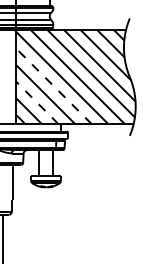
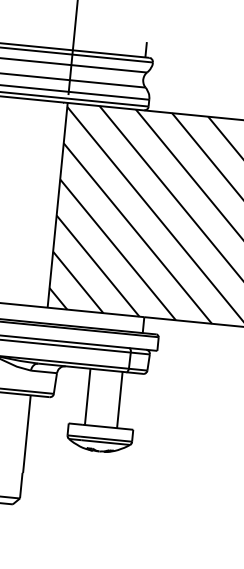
line: (53, 86) -> (136, 233), dashed -> solid
line: (37, 103) -> (97, 266), dashed -> solid

